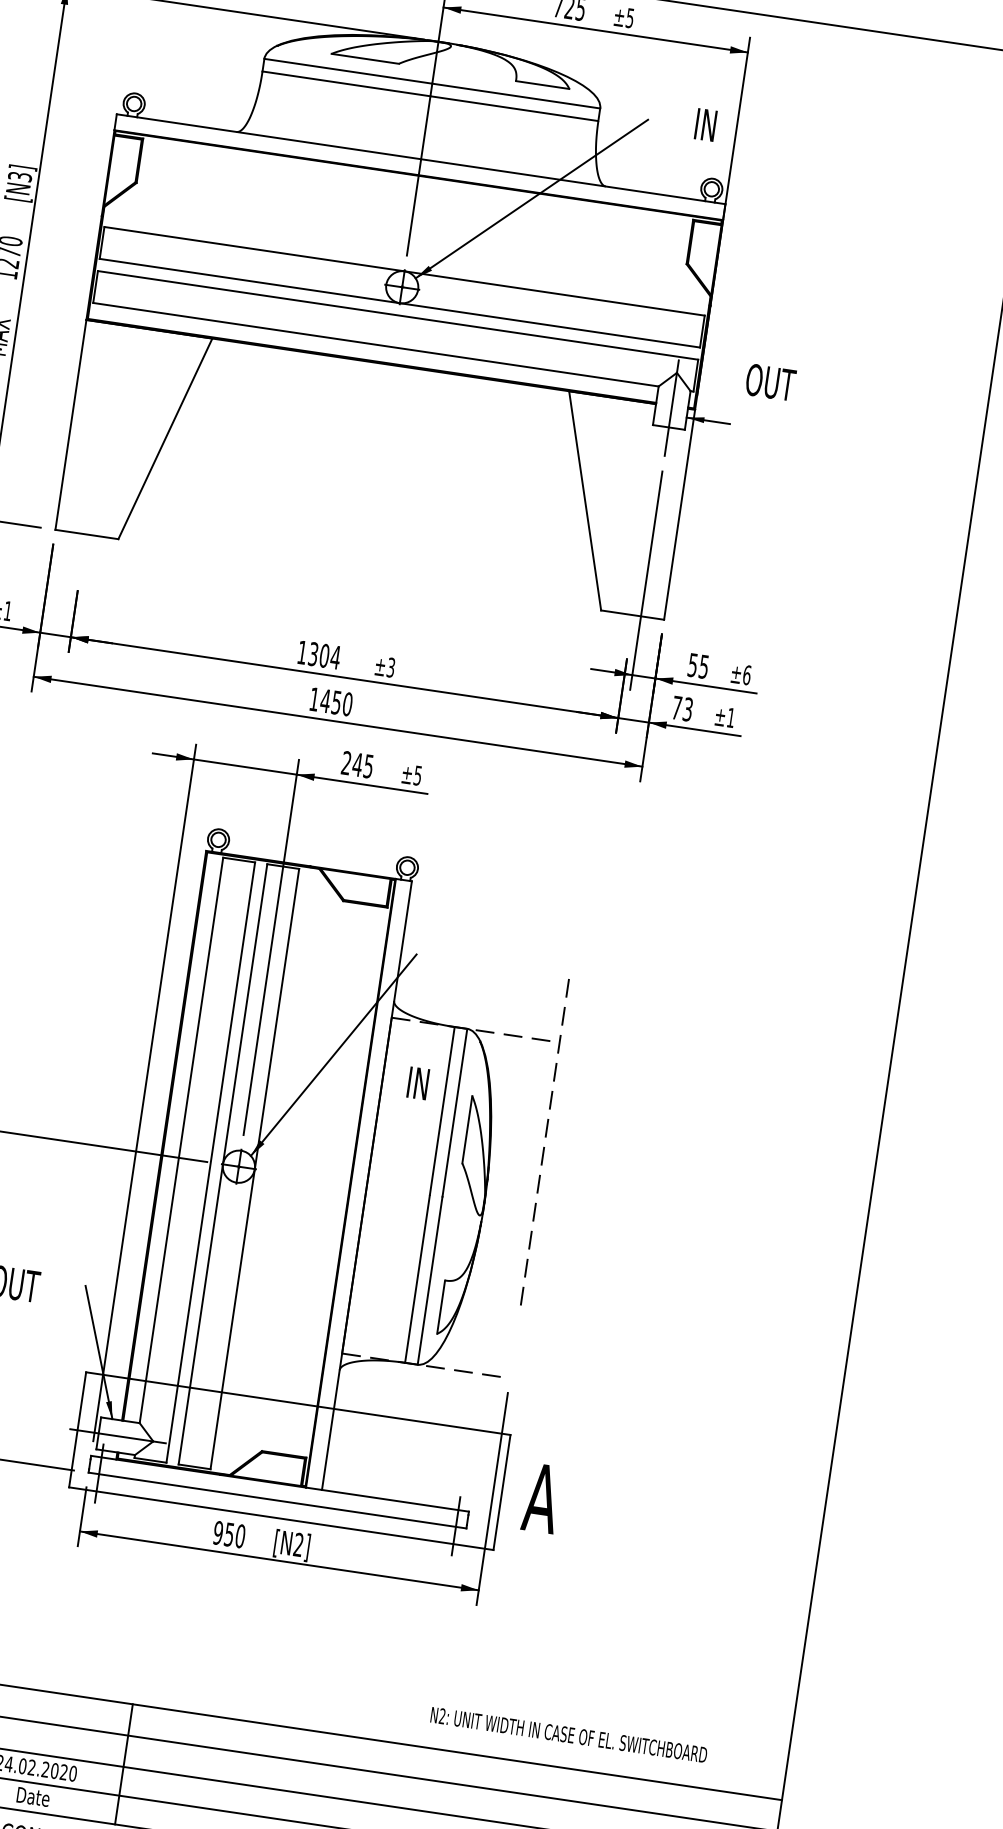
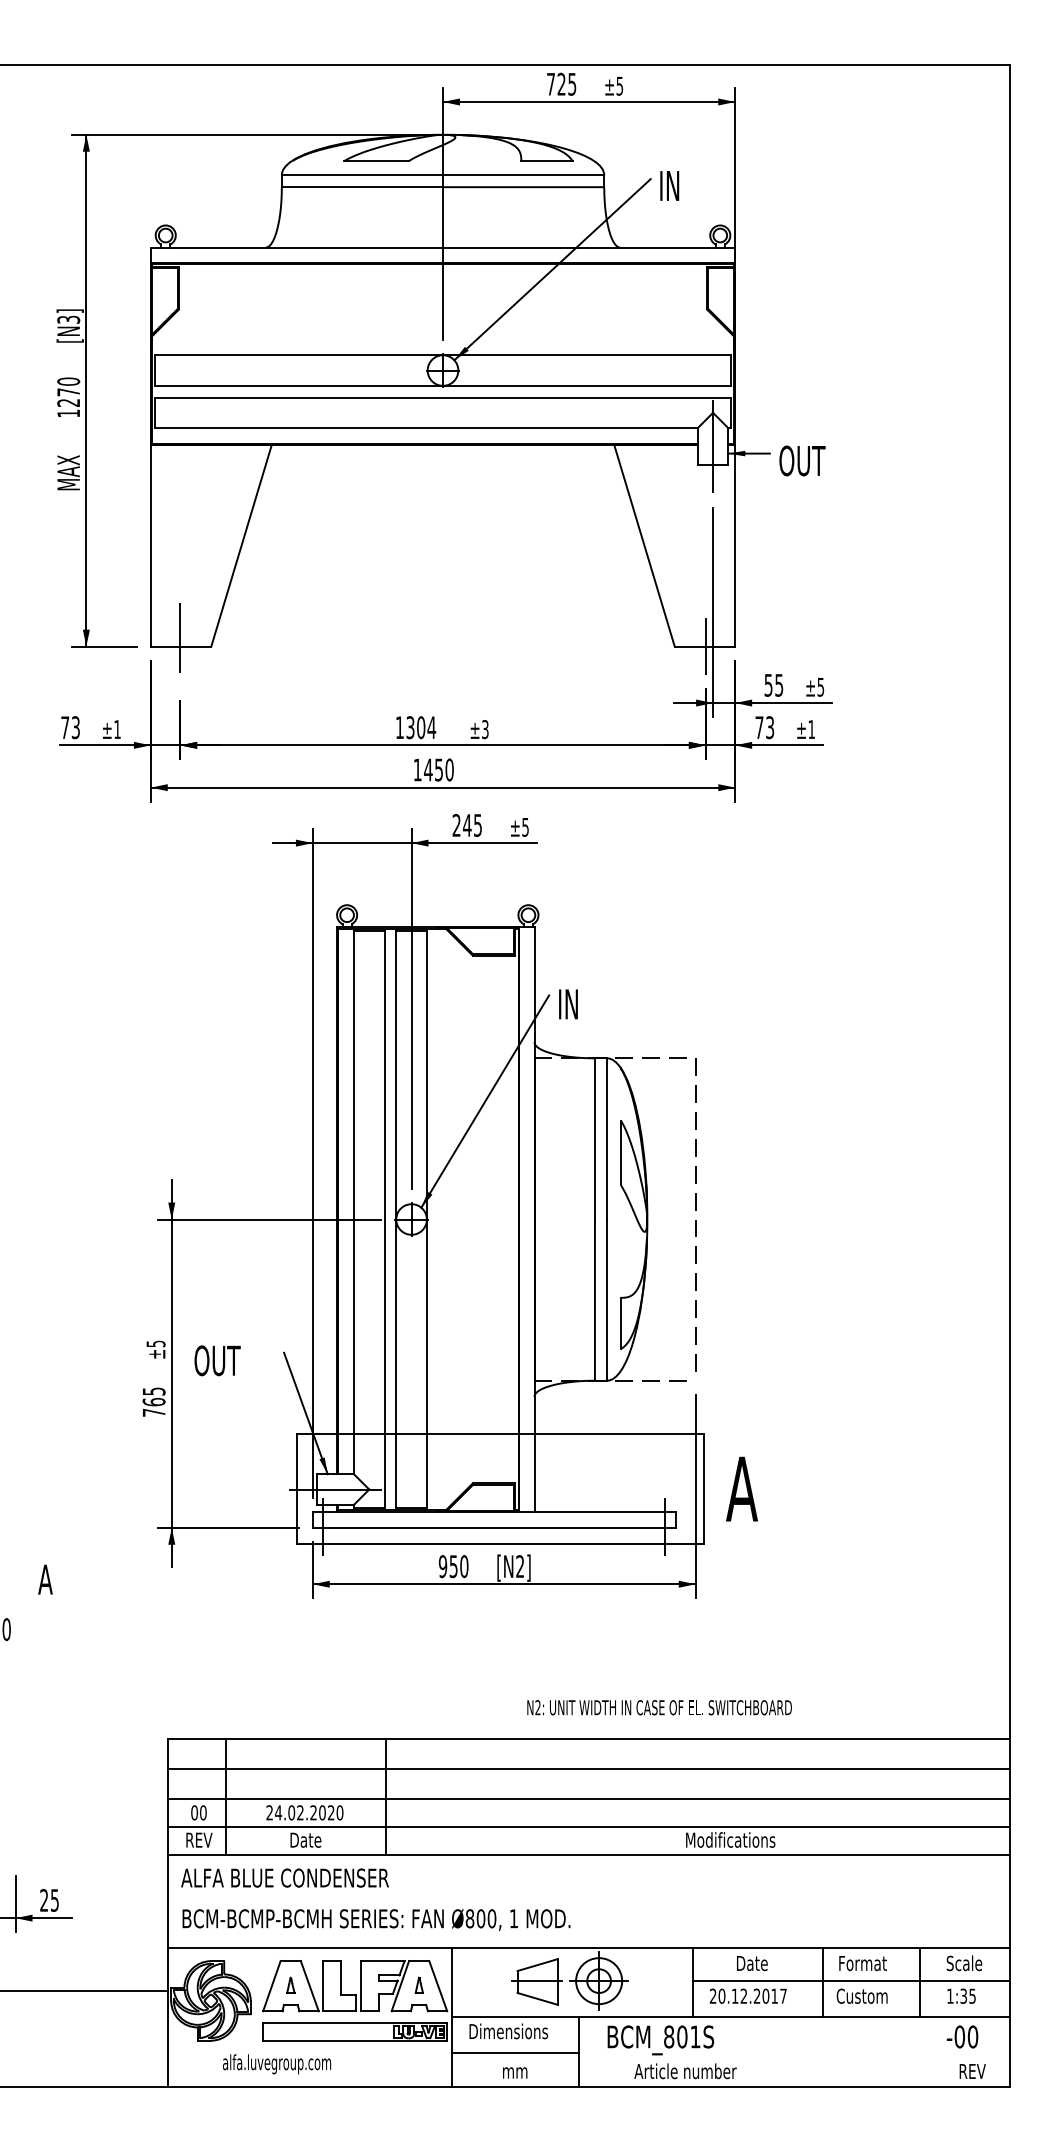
text: (705, 124) -> (669, 185), moved
text: (770, 382) -> (802, 460), moved
line: (87, 524) -> (180, 637), added
line: (633, 614) -> (705, 645), added
text: (746, 674) -> (820, 686), ±6 -> ±5
text: (418, 1083) -> (568, 1004), moved
line: (545, 1137) -> (695, 1210), moved
text: (568, 1734) -> (659, 1707), moved

